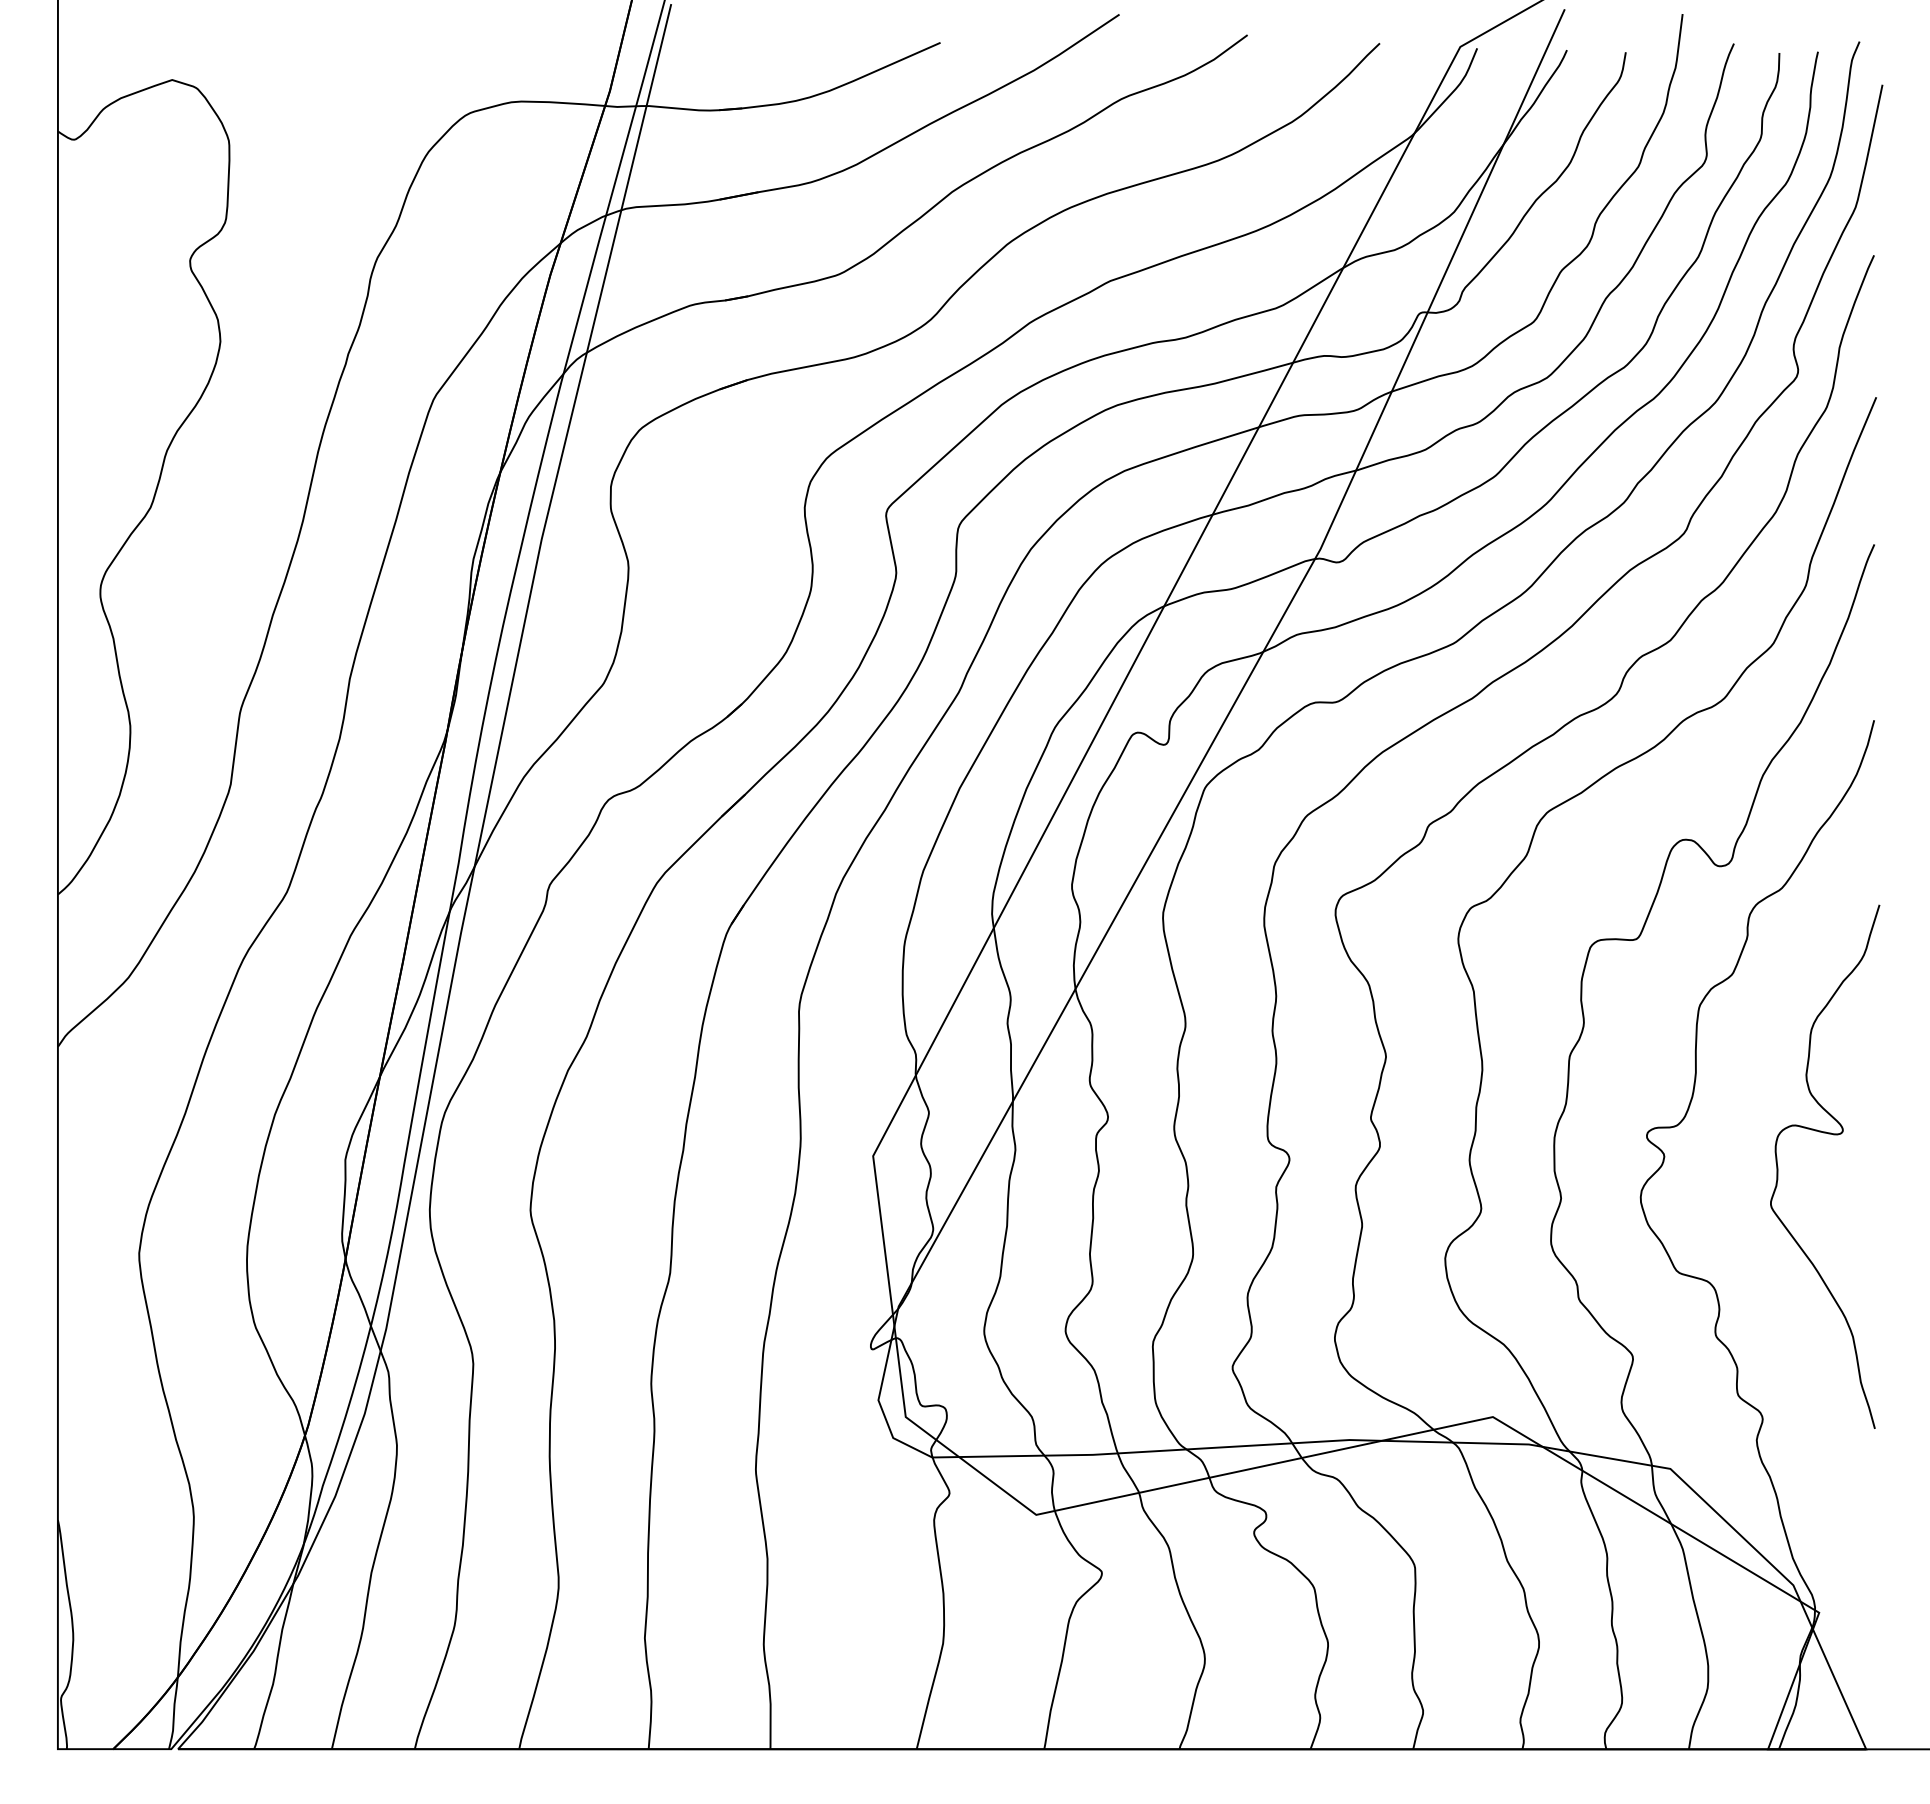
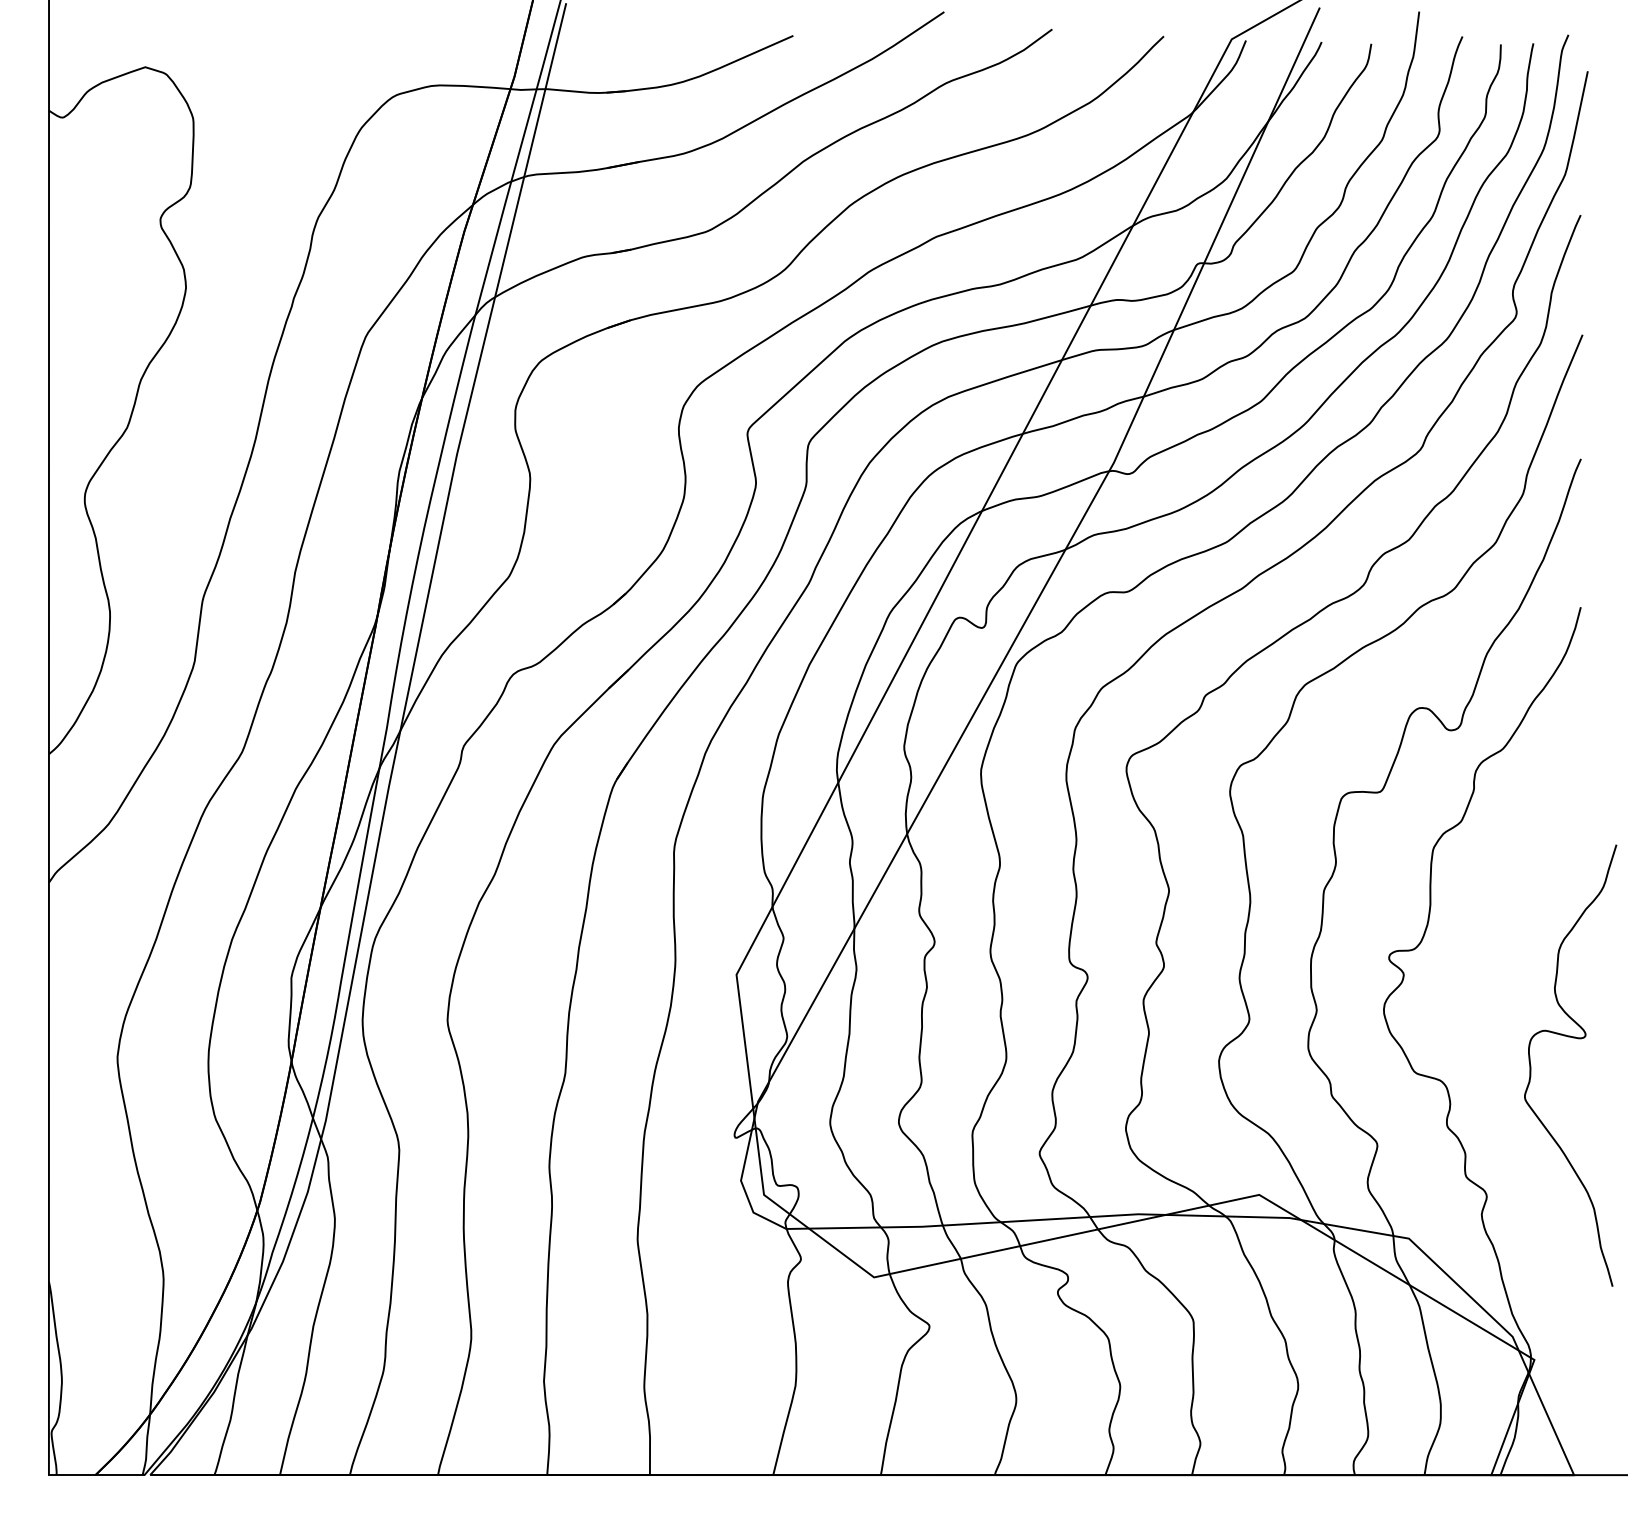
curve: (1833, 1135) -> (1577, 1039), moved

